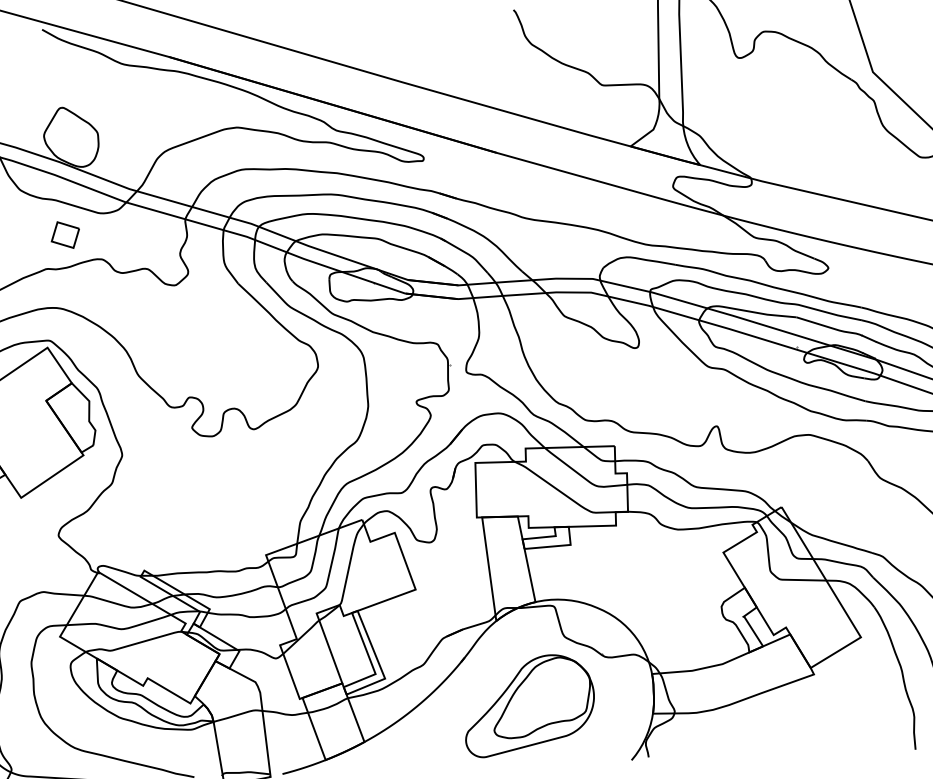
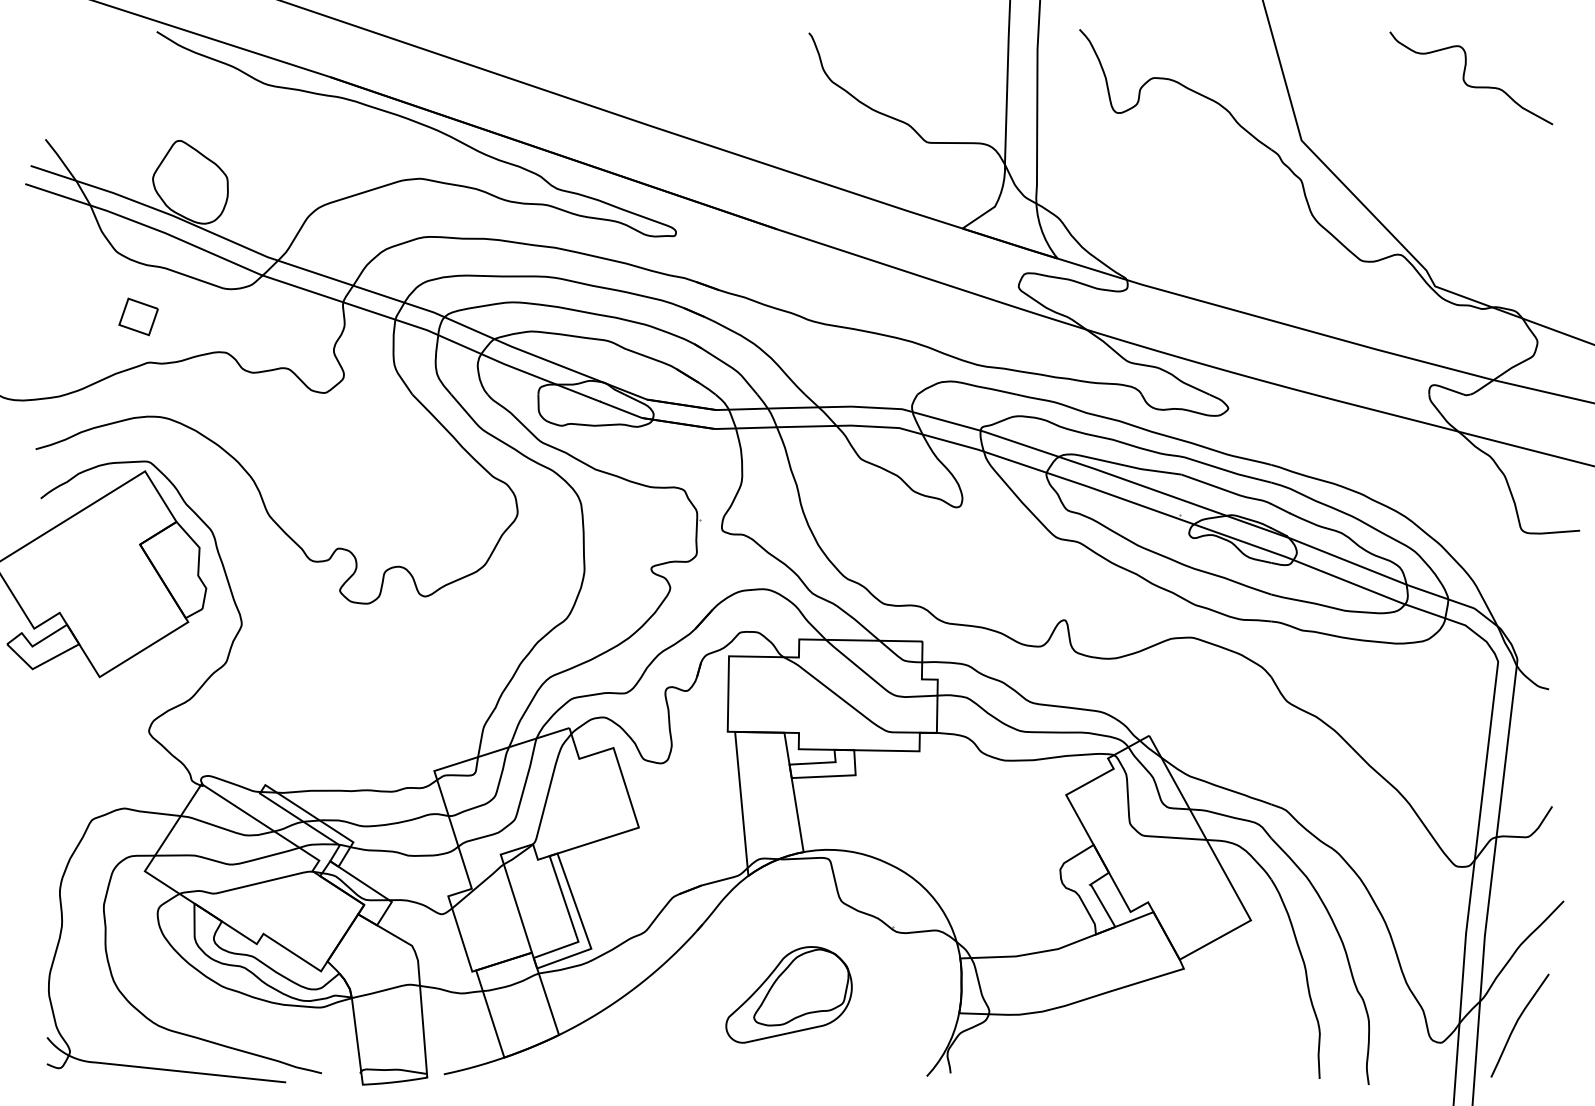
part: (65, 234) -> (138, 316), moved
part: (529, 705) -> (788, 994), size x0.7

